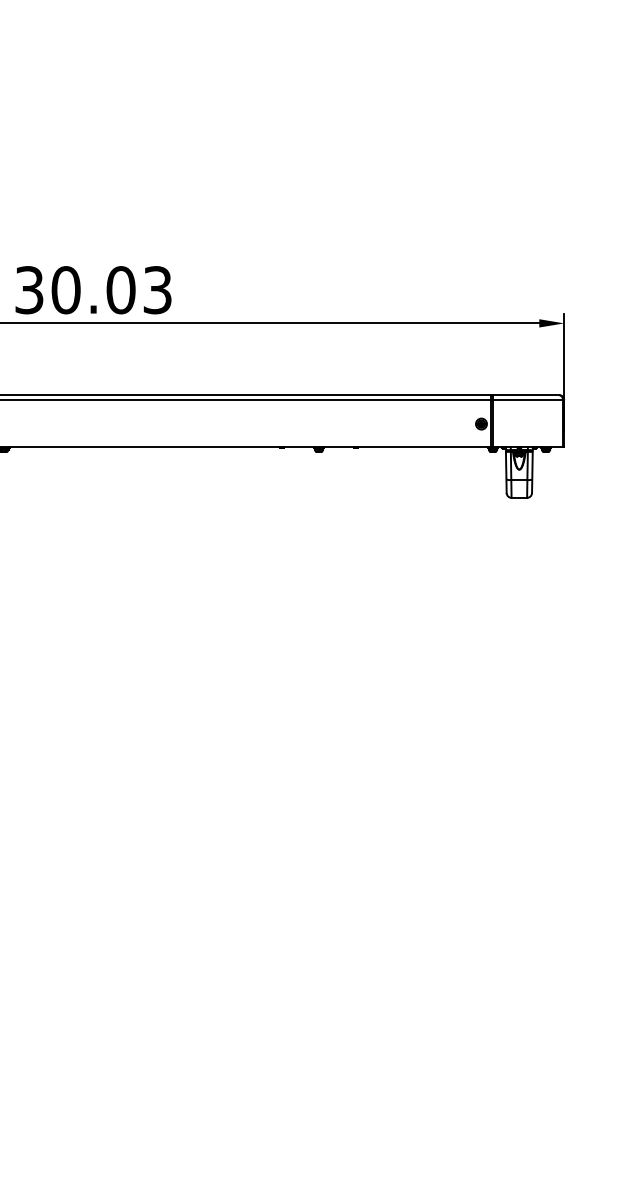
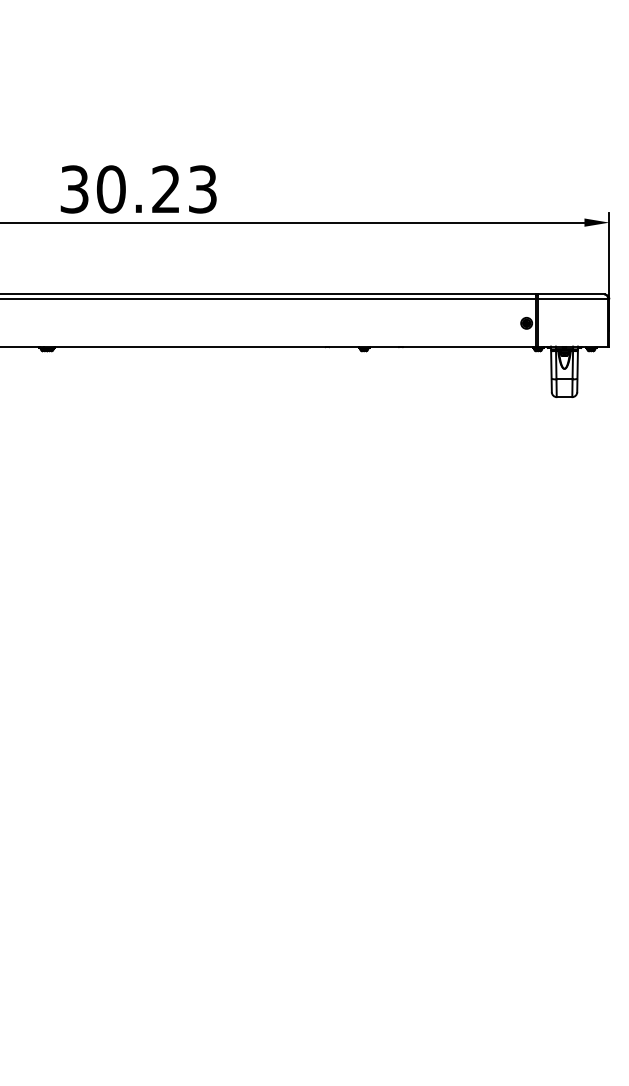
text: (120, 290) -> (165, 189), 30.03 -> 30.23

